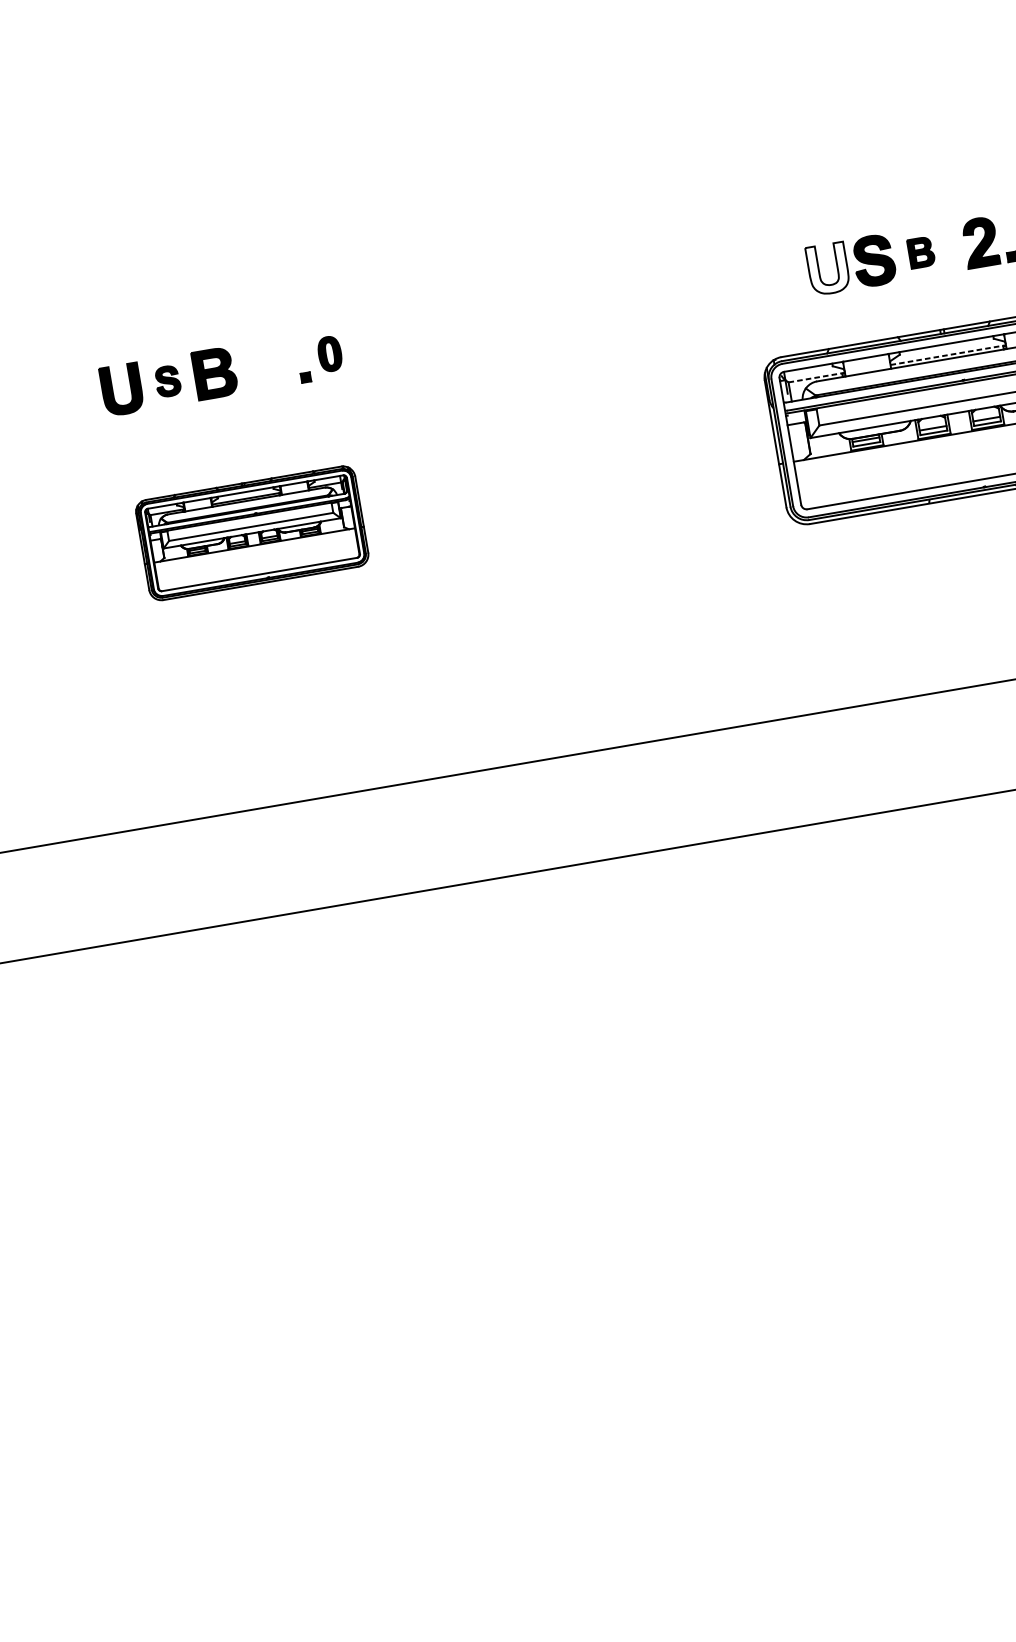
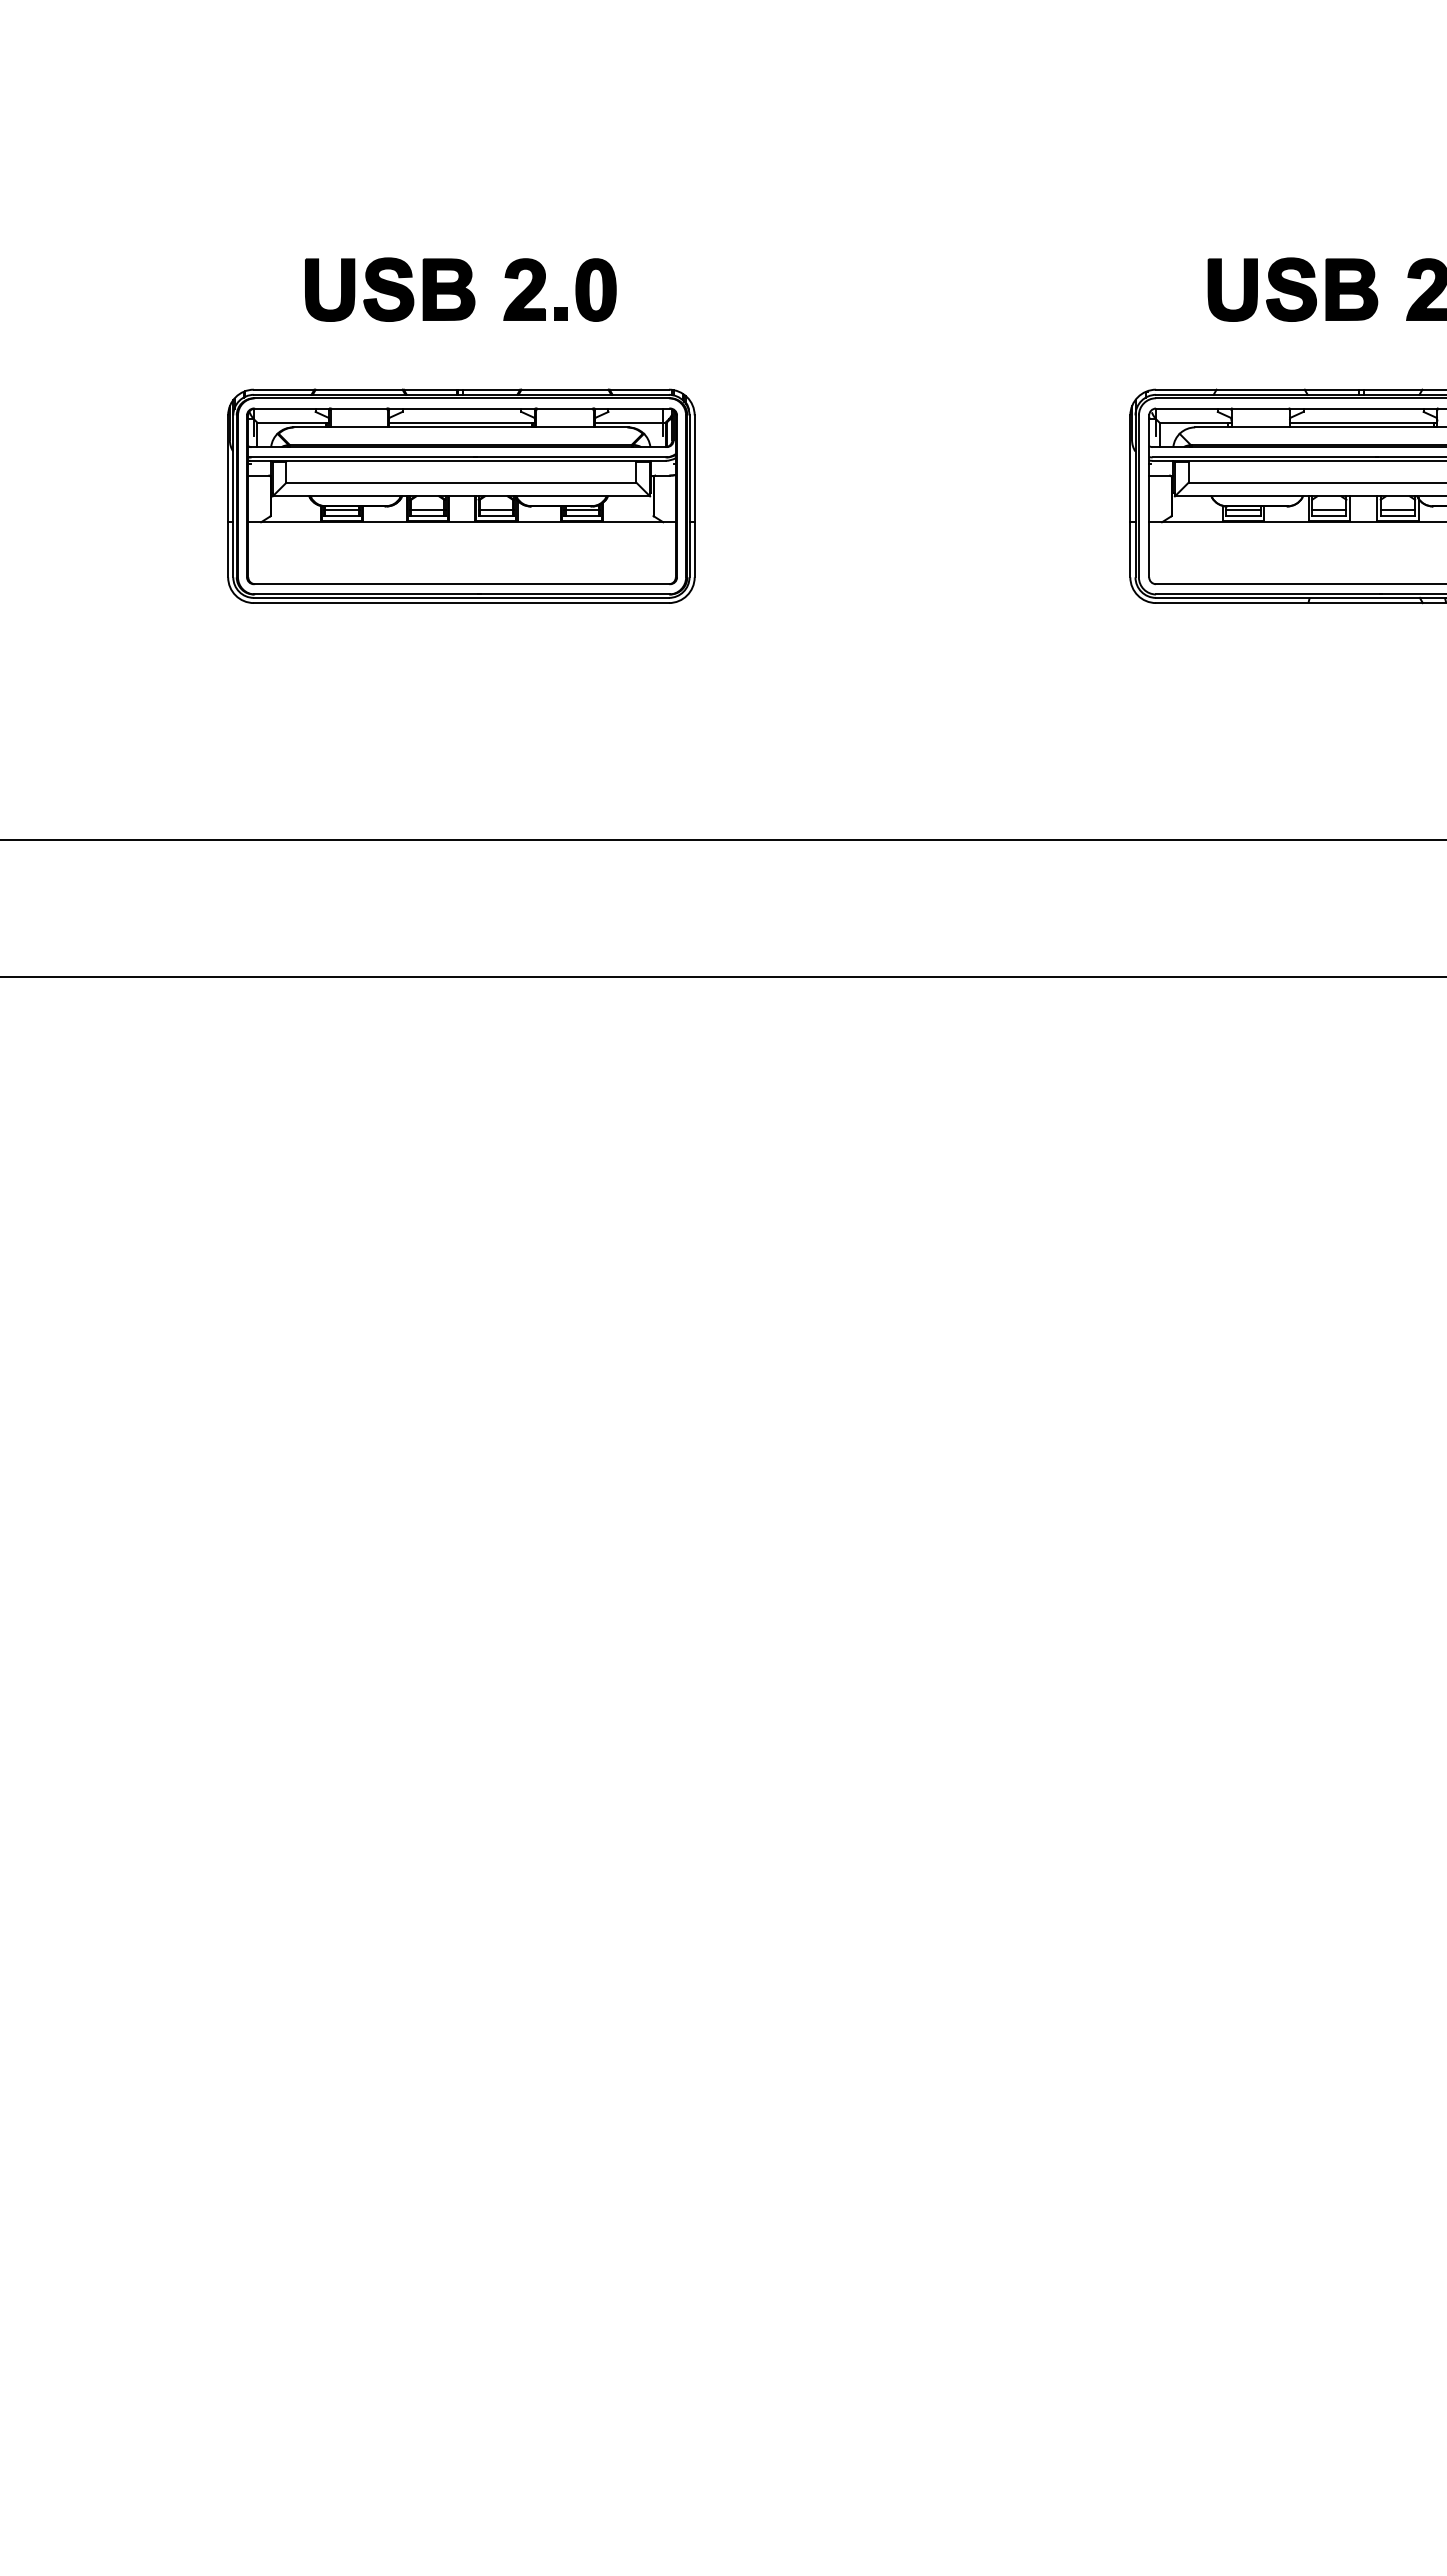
part: (920, 252) -> (1351, 289), size x1.67
fill: (828, 269) -> (1232, 290), added
part: (329, 353) -> (595, 289), size x1.43
line: (948, 355) -> (1363, 422), dashed -> solid
part: (273, 363) -> (524, 289), added
line: (817, 377) -> (1196, 422), dashed -> solid
part: (167, 381) -> (388, 289), size x1.67
part: (252, 532) -> (461, 495), size x1.67

